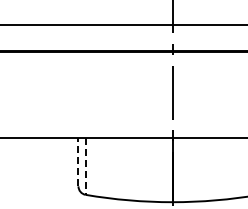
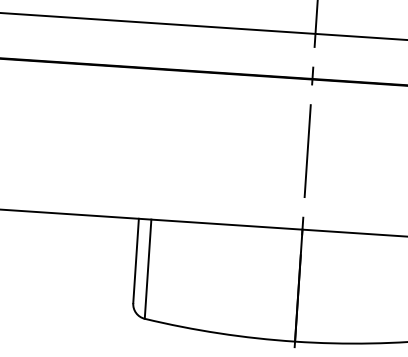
line: (78, 161) -> (136, 259), dashed -> solid
line: (85, 166) -> (147, 269), dashed -> solid

